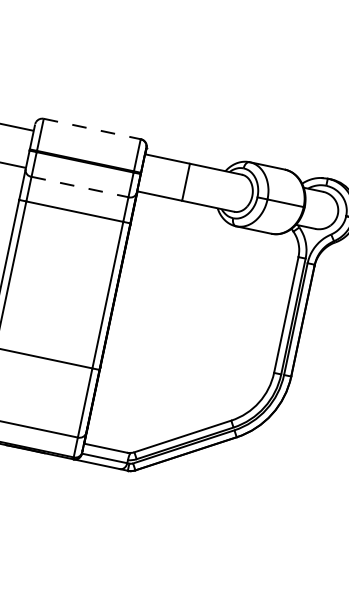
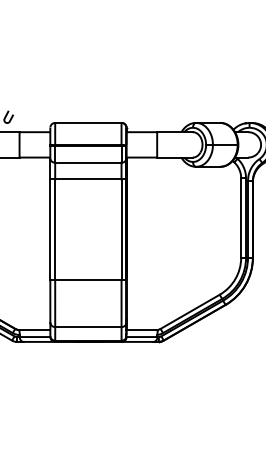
line: (92, 128) -> (88, 122), dashed -> solid
line: (80, 186) -> (88, 162), dashed -> solid

